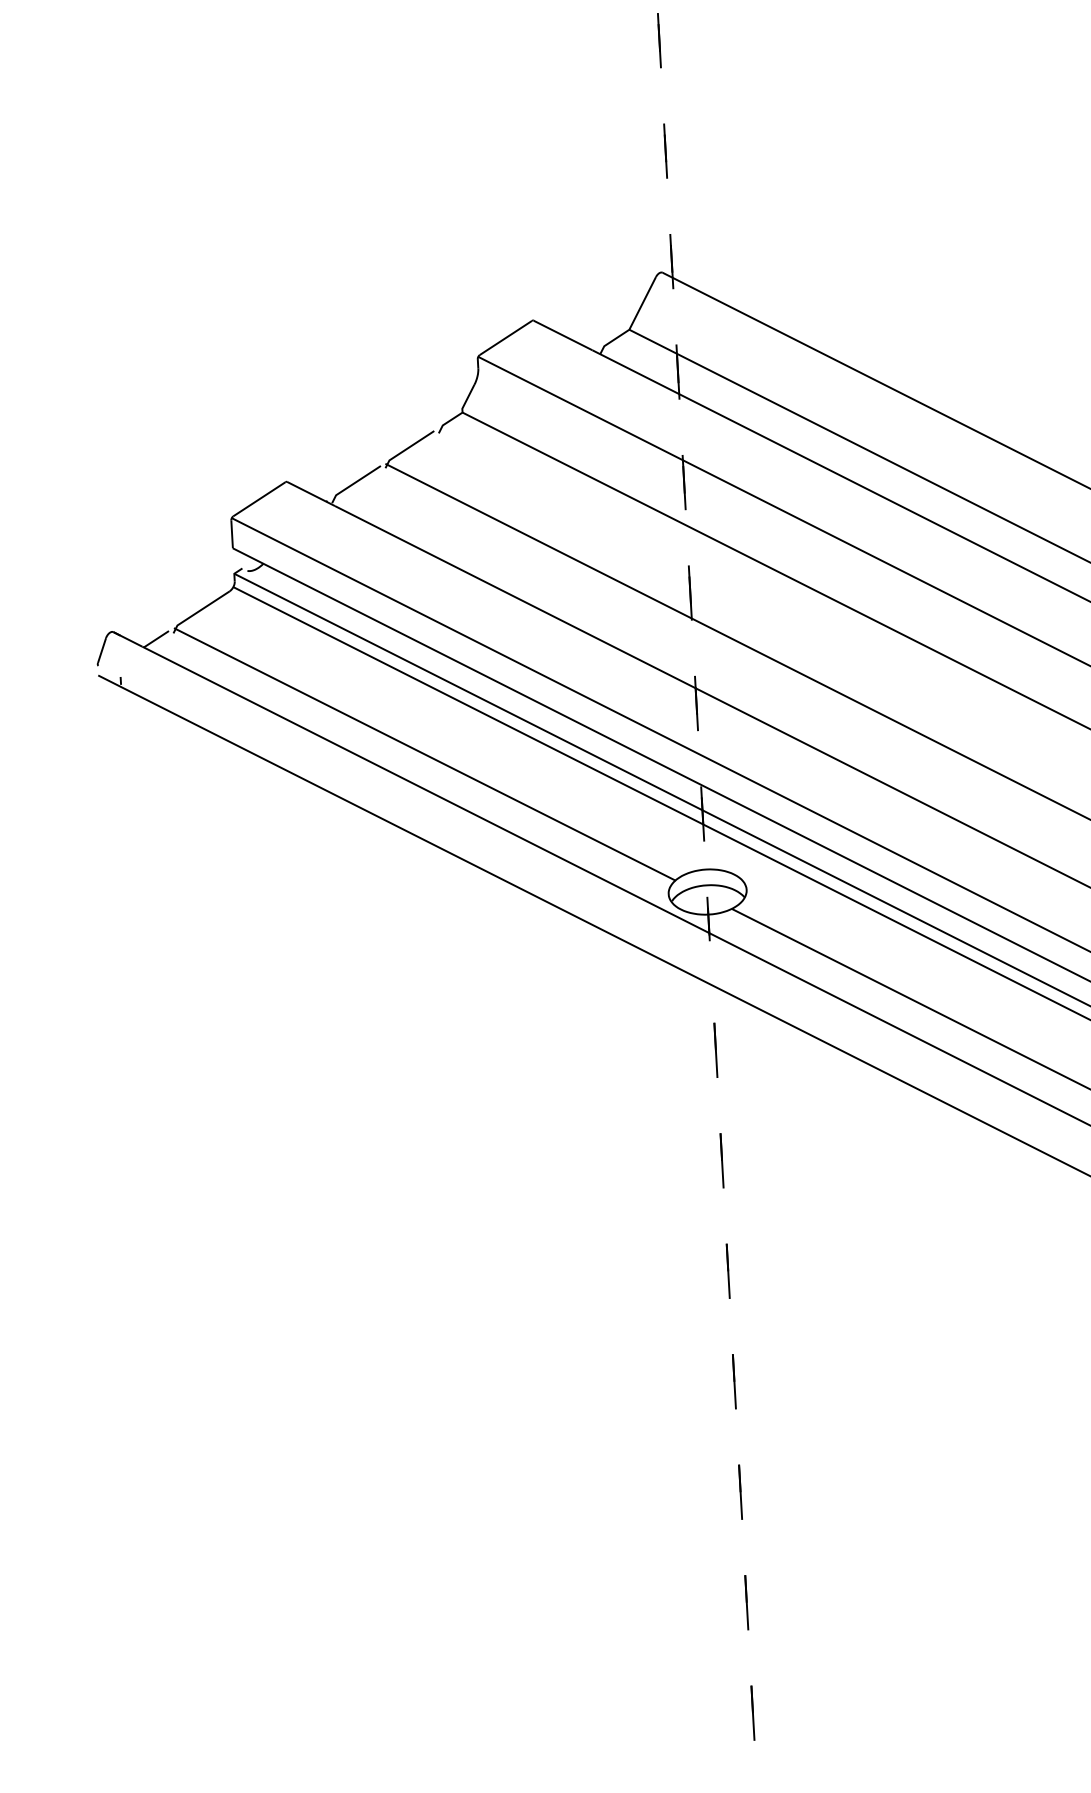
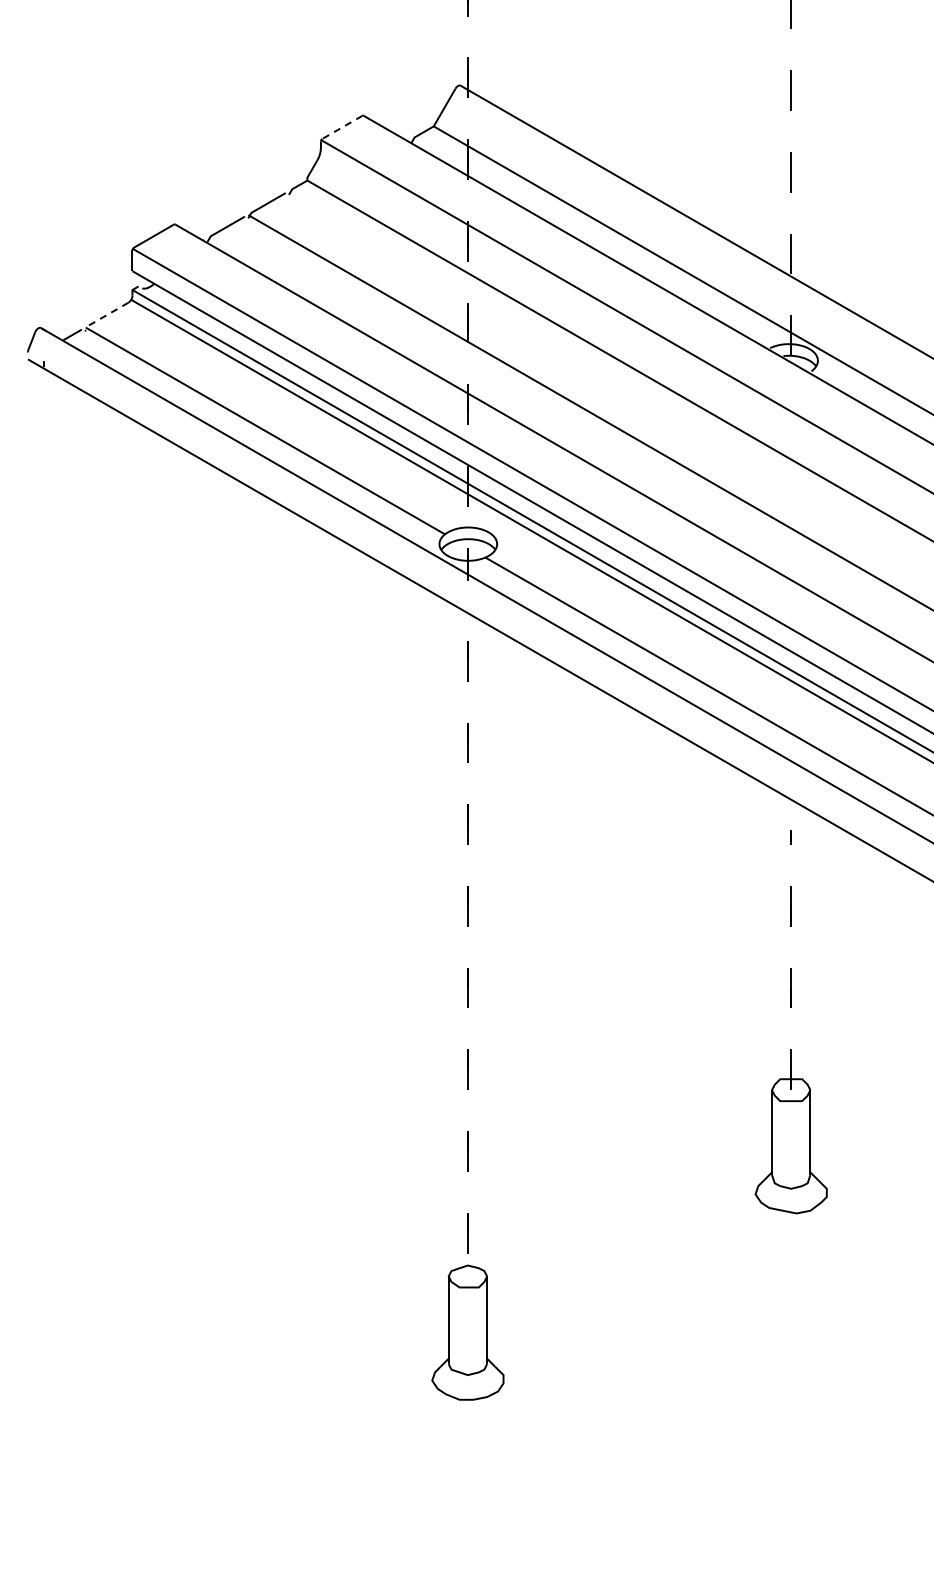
line: (504, 338) -> (341, 127), solid -> dashed
line: (198, 611) -> (104, 316), solid -> dashed

